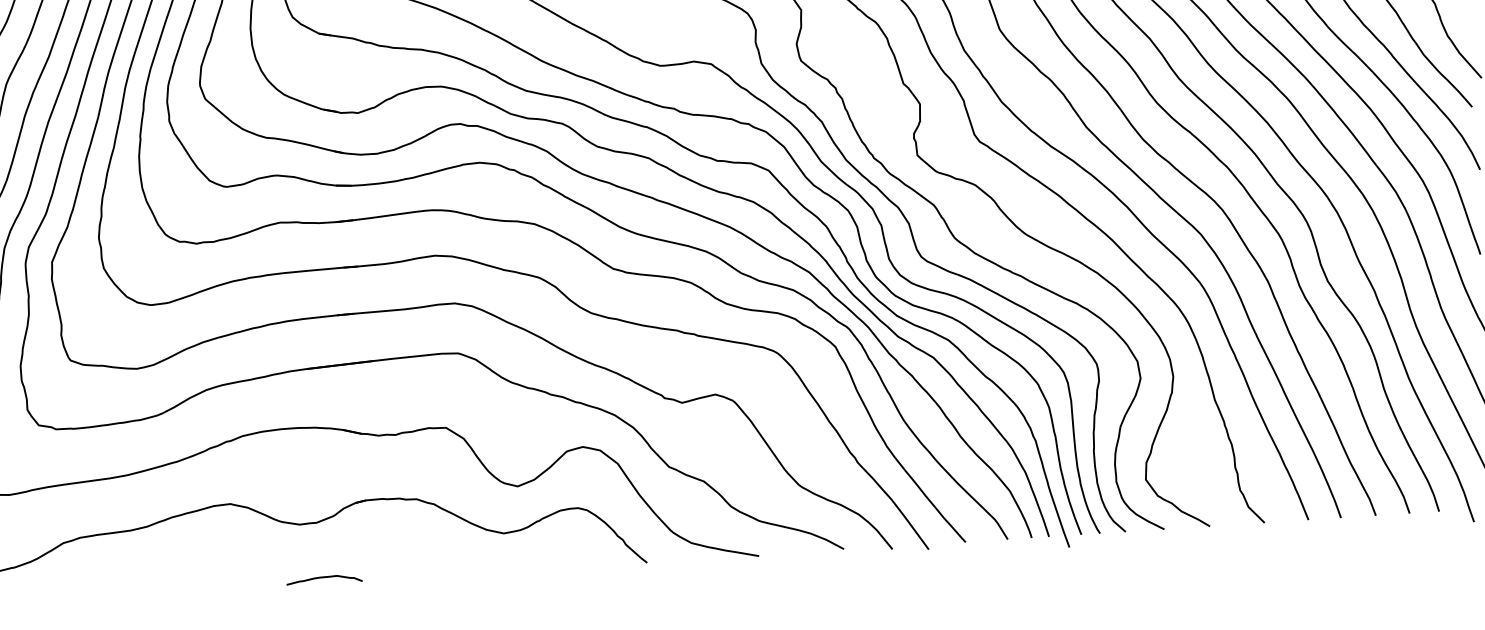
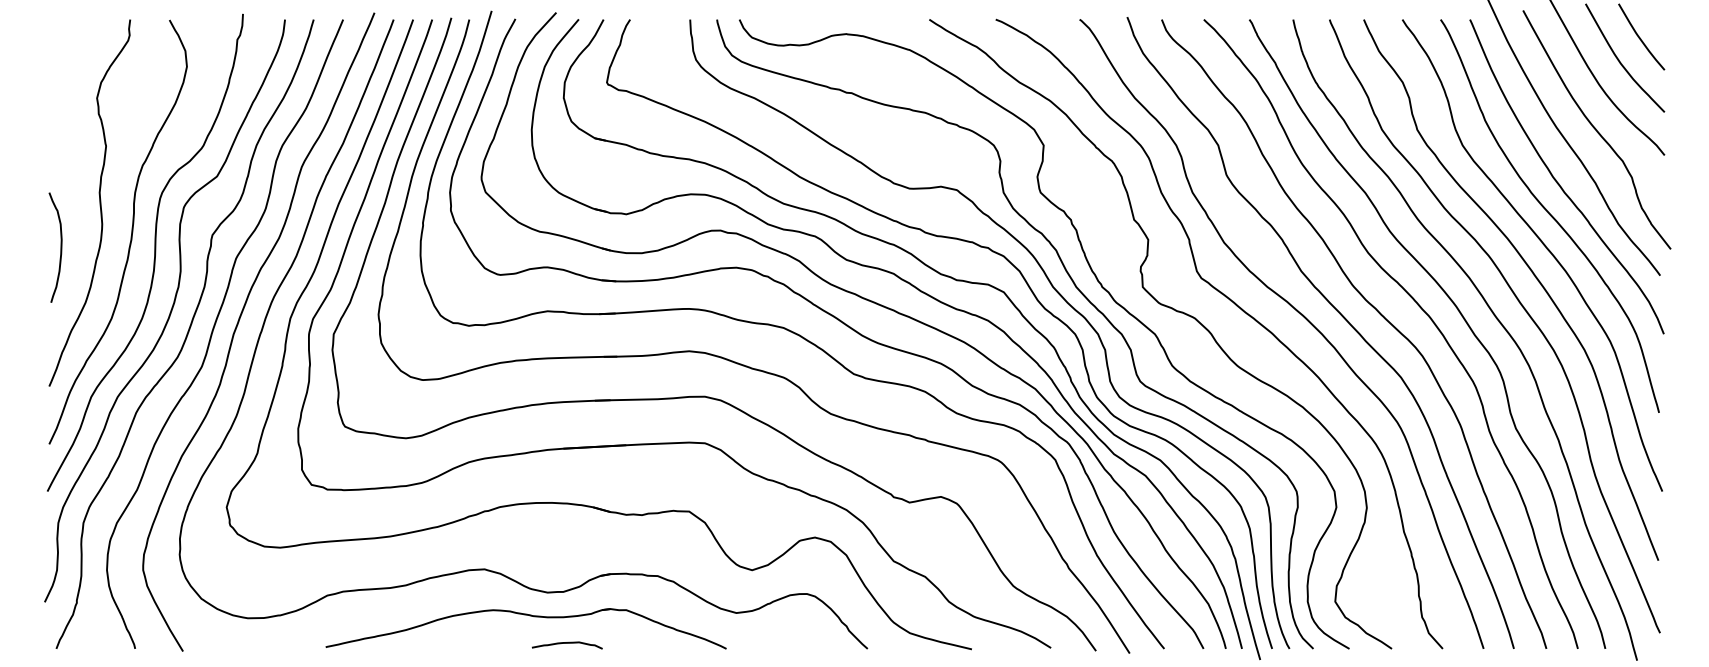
part: (281, 551) -> (529, 616), added

